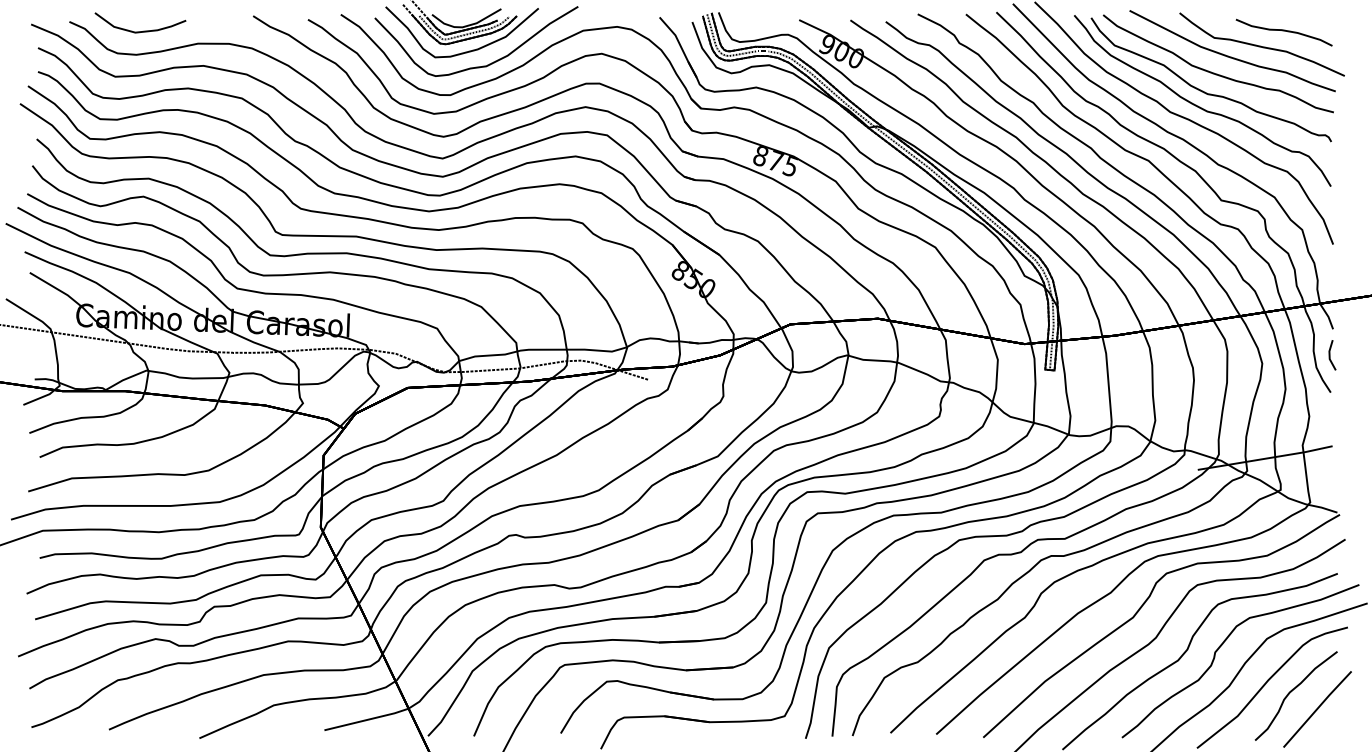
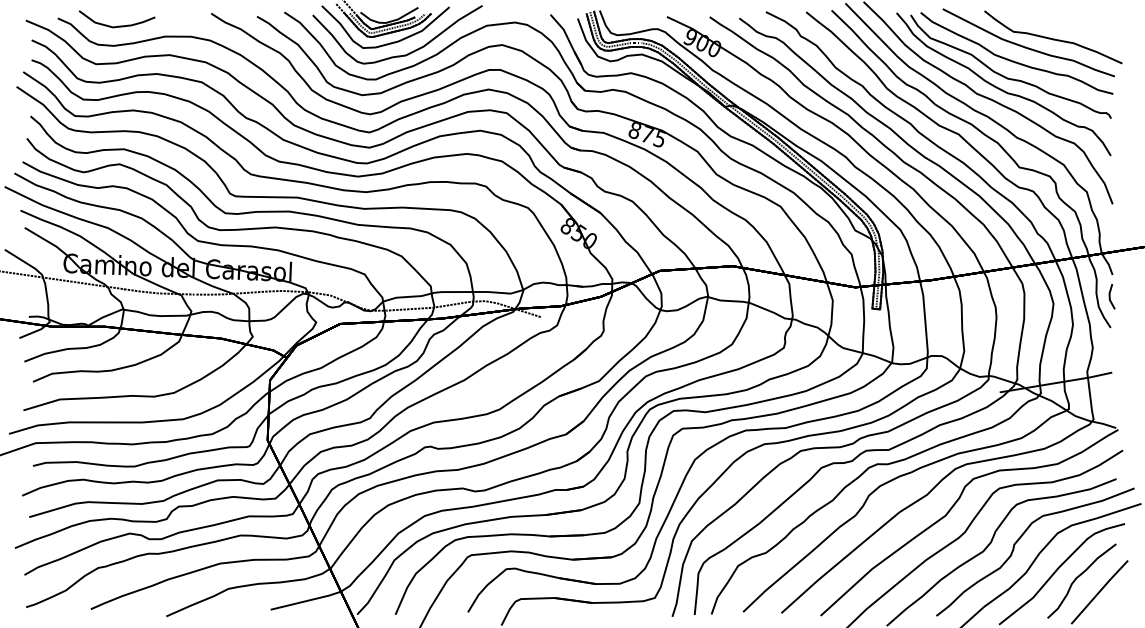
curve: (1283, 31) -> (1071, 26), removed

